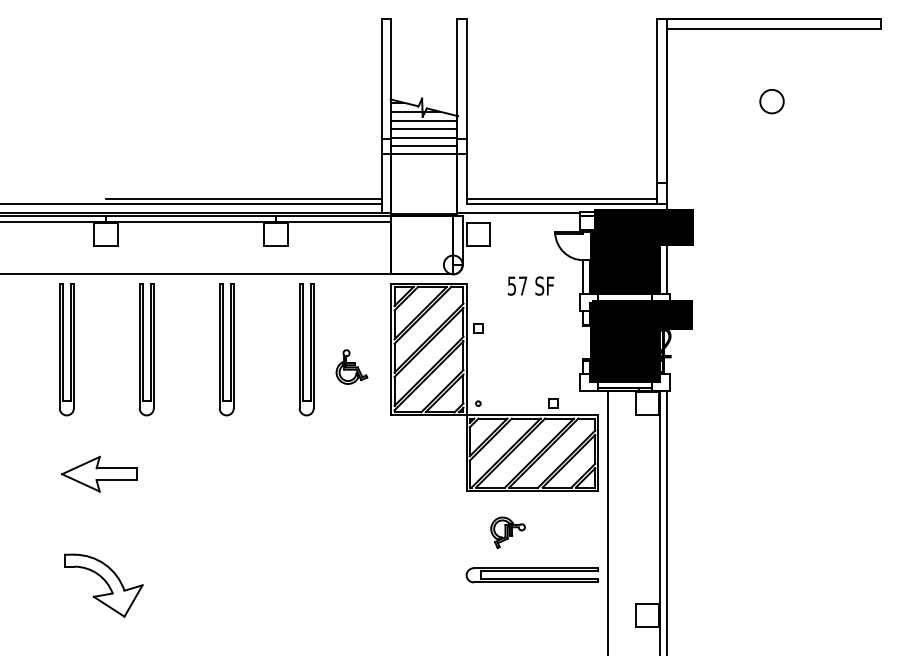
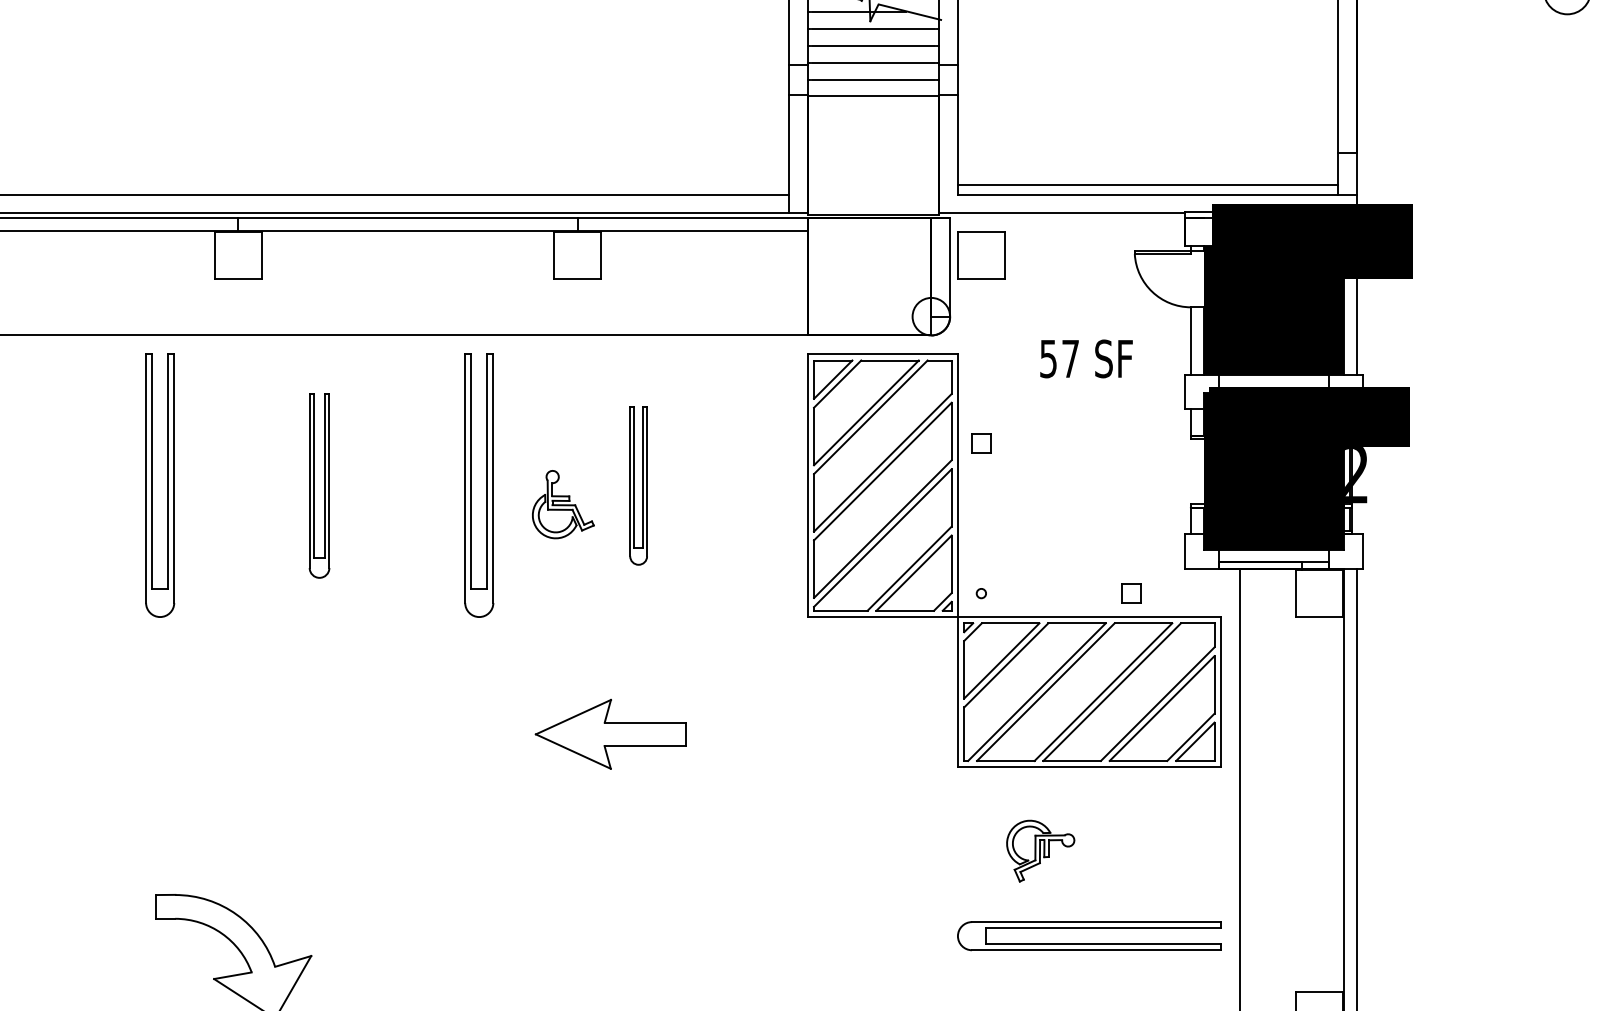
line: (243, 199) -> (512, 186), removed
part: (146, 349) -> (319, 485), size x0.7
part: (306, 349) -> (638, 485), size x0.6
part: (351, 366) -> (562, 503), moved
part: (99, 474) -> (610, 734), moved

